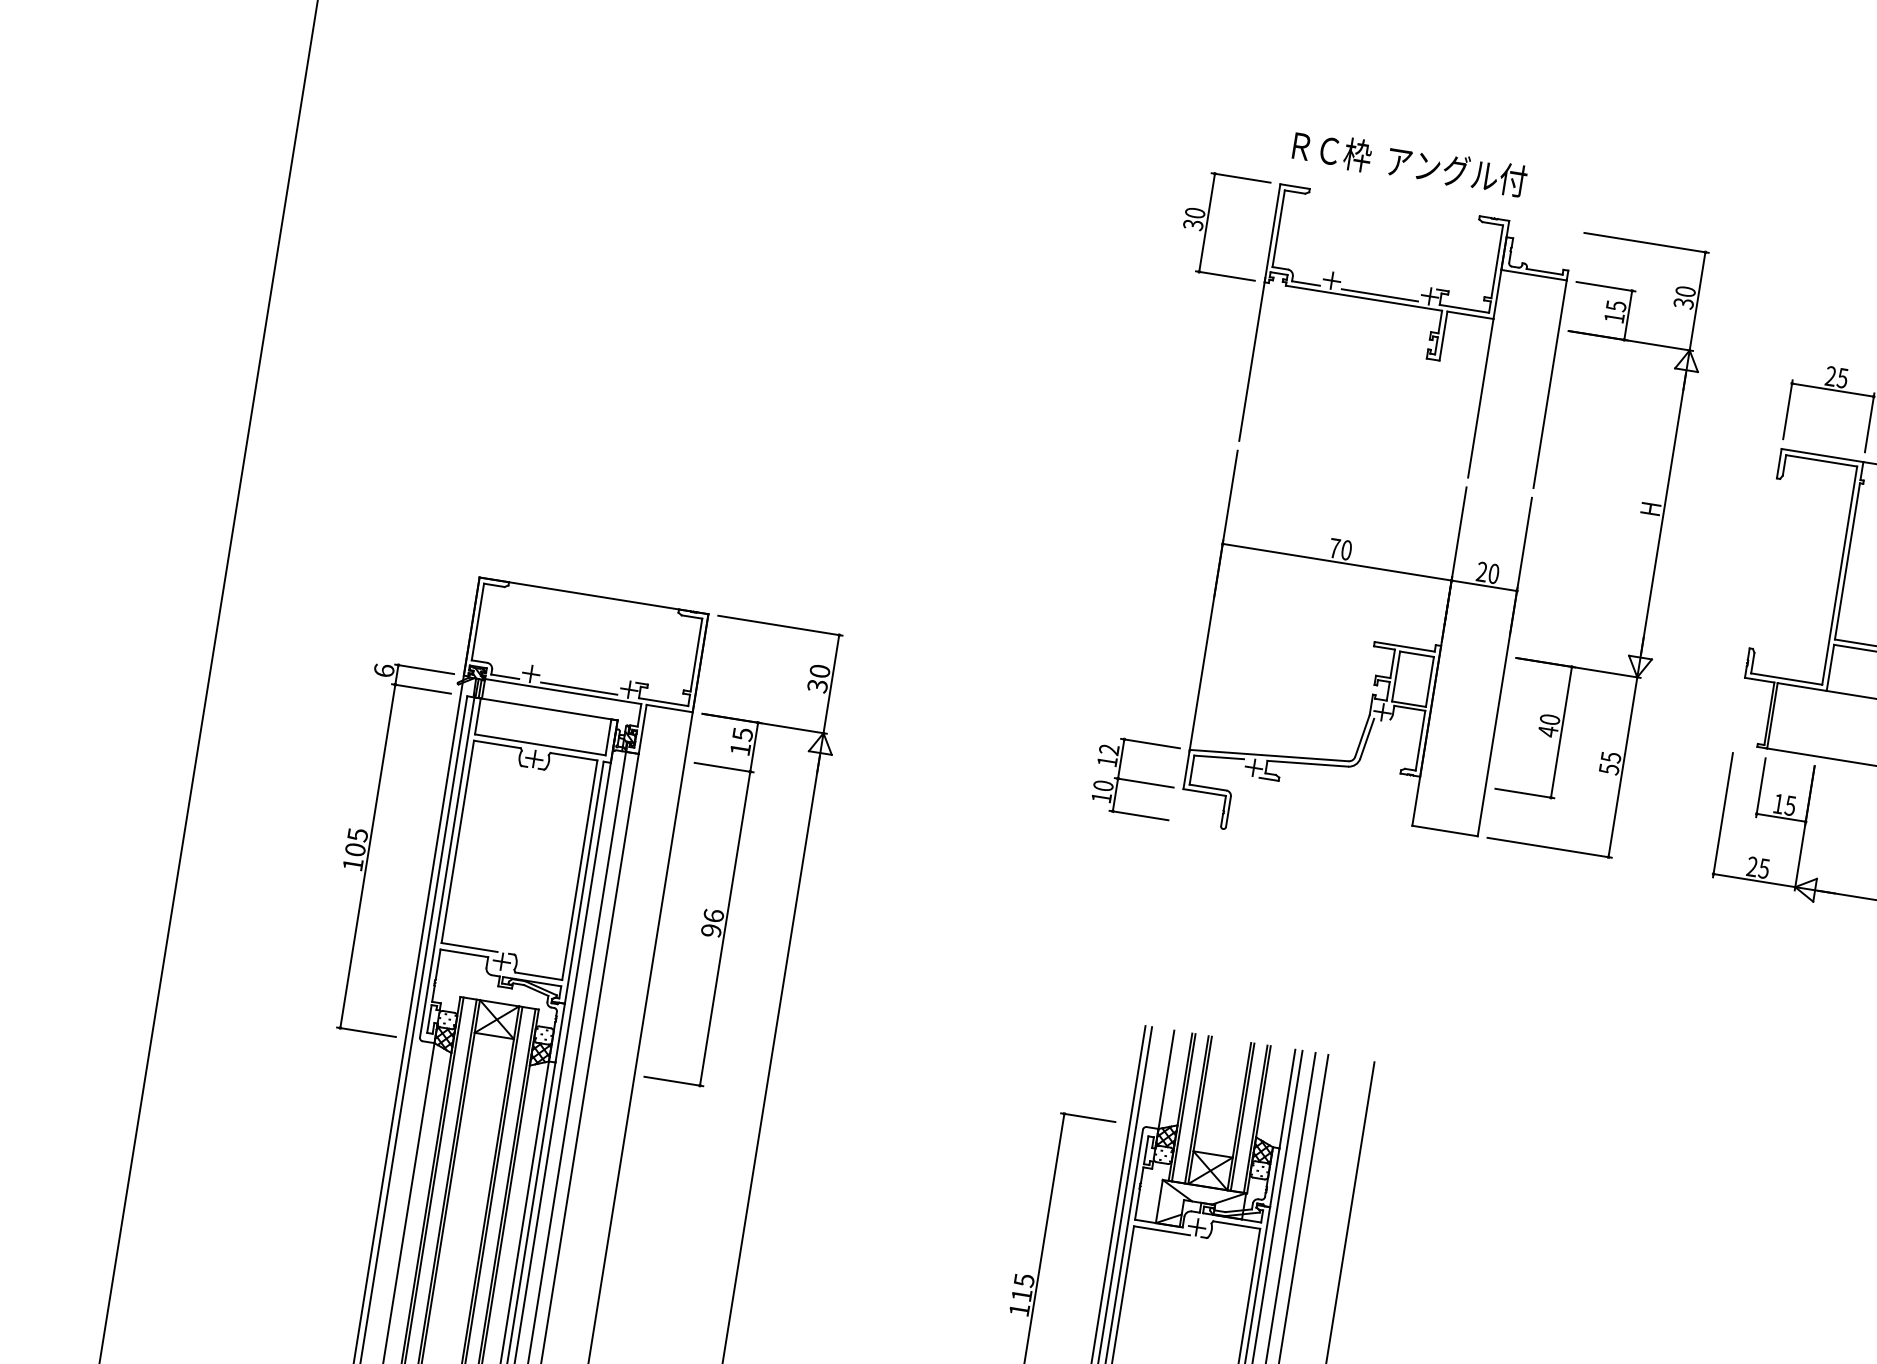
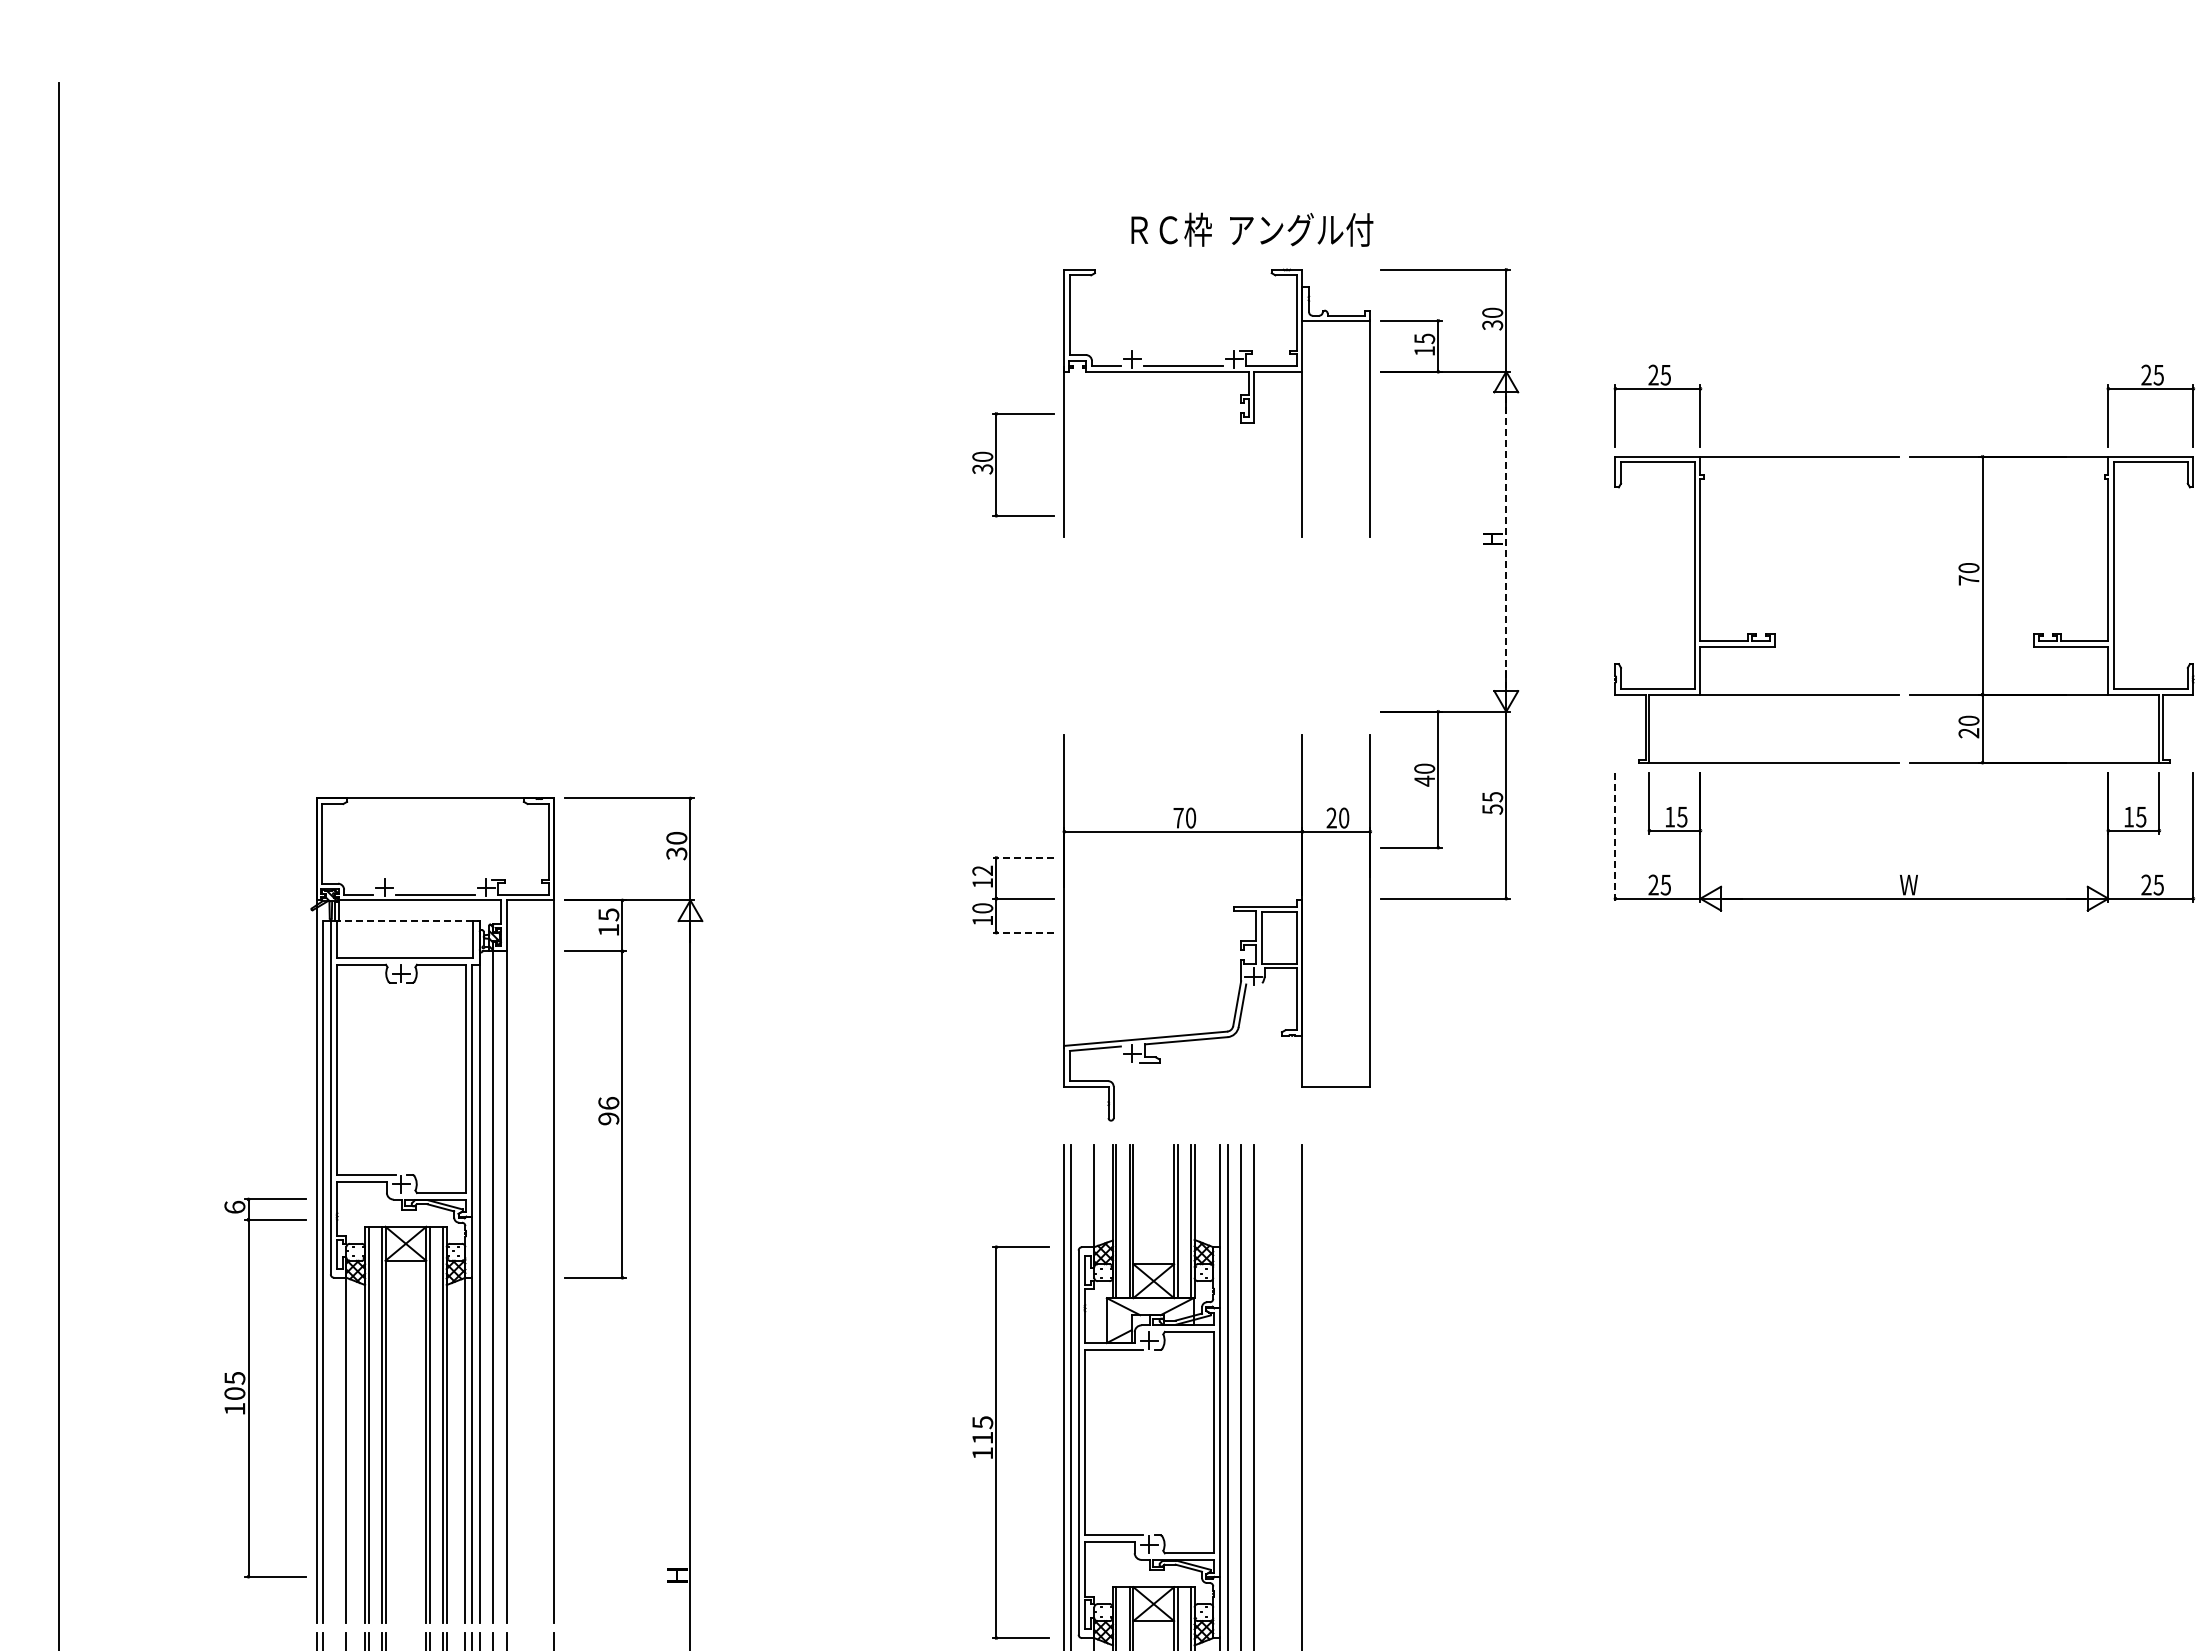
text: (1410, 163) -> (1252, 229), moved
part: (1207, 222) -> (996, 464), moved
line: (1663, 514) -> (1506, 542), solid -> dashed
part: (1354, 659) -> (1216, 927), moved
line: (542, 707) -> (401, 920), solid -> dashed
line: (1150, 743) -> (1023, 857), solid -> dashed
line: (1138, 815) -> (1023, 932), solid -> dashed
line: (1722, 815) -> (1615, 837), solid -> dashed
part: (370, 846) -> (249, 1387), moved

